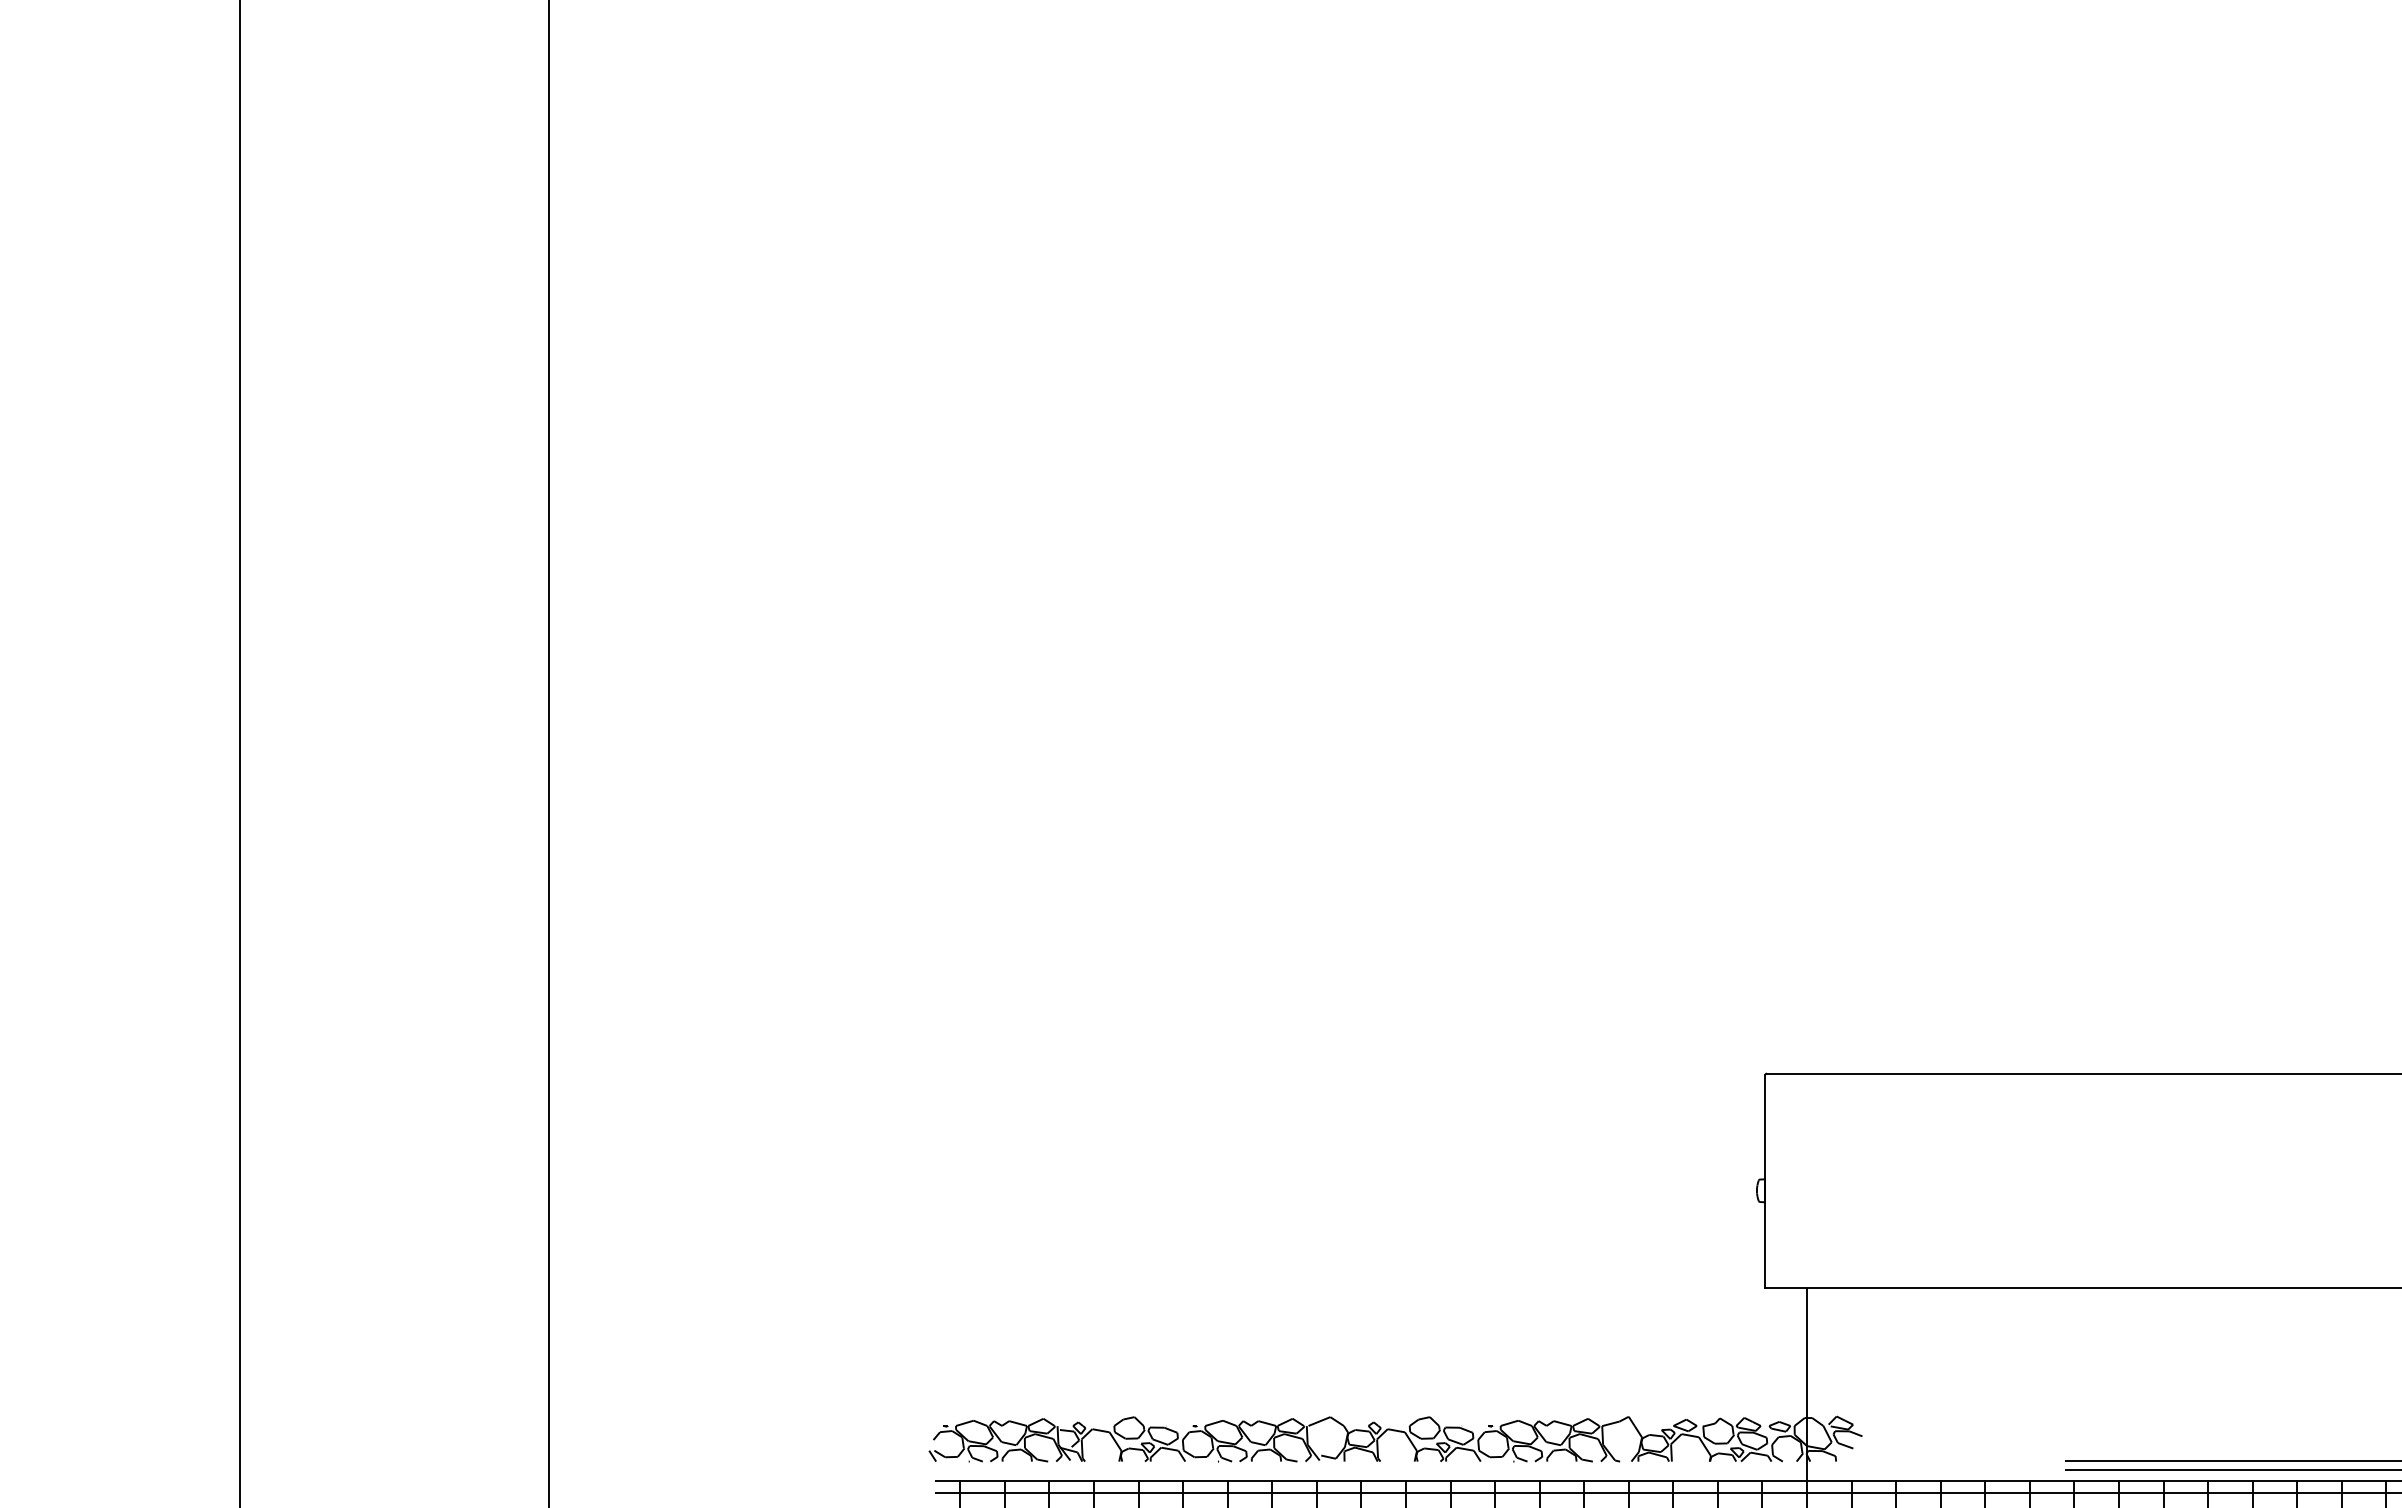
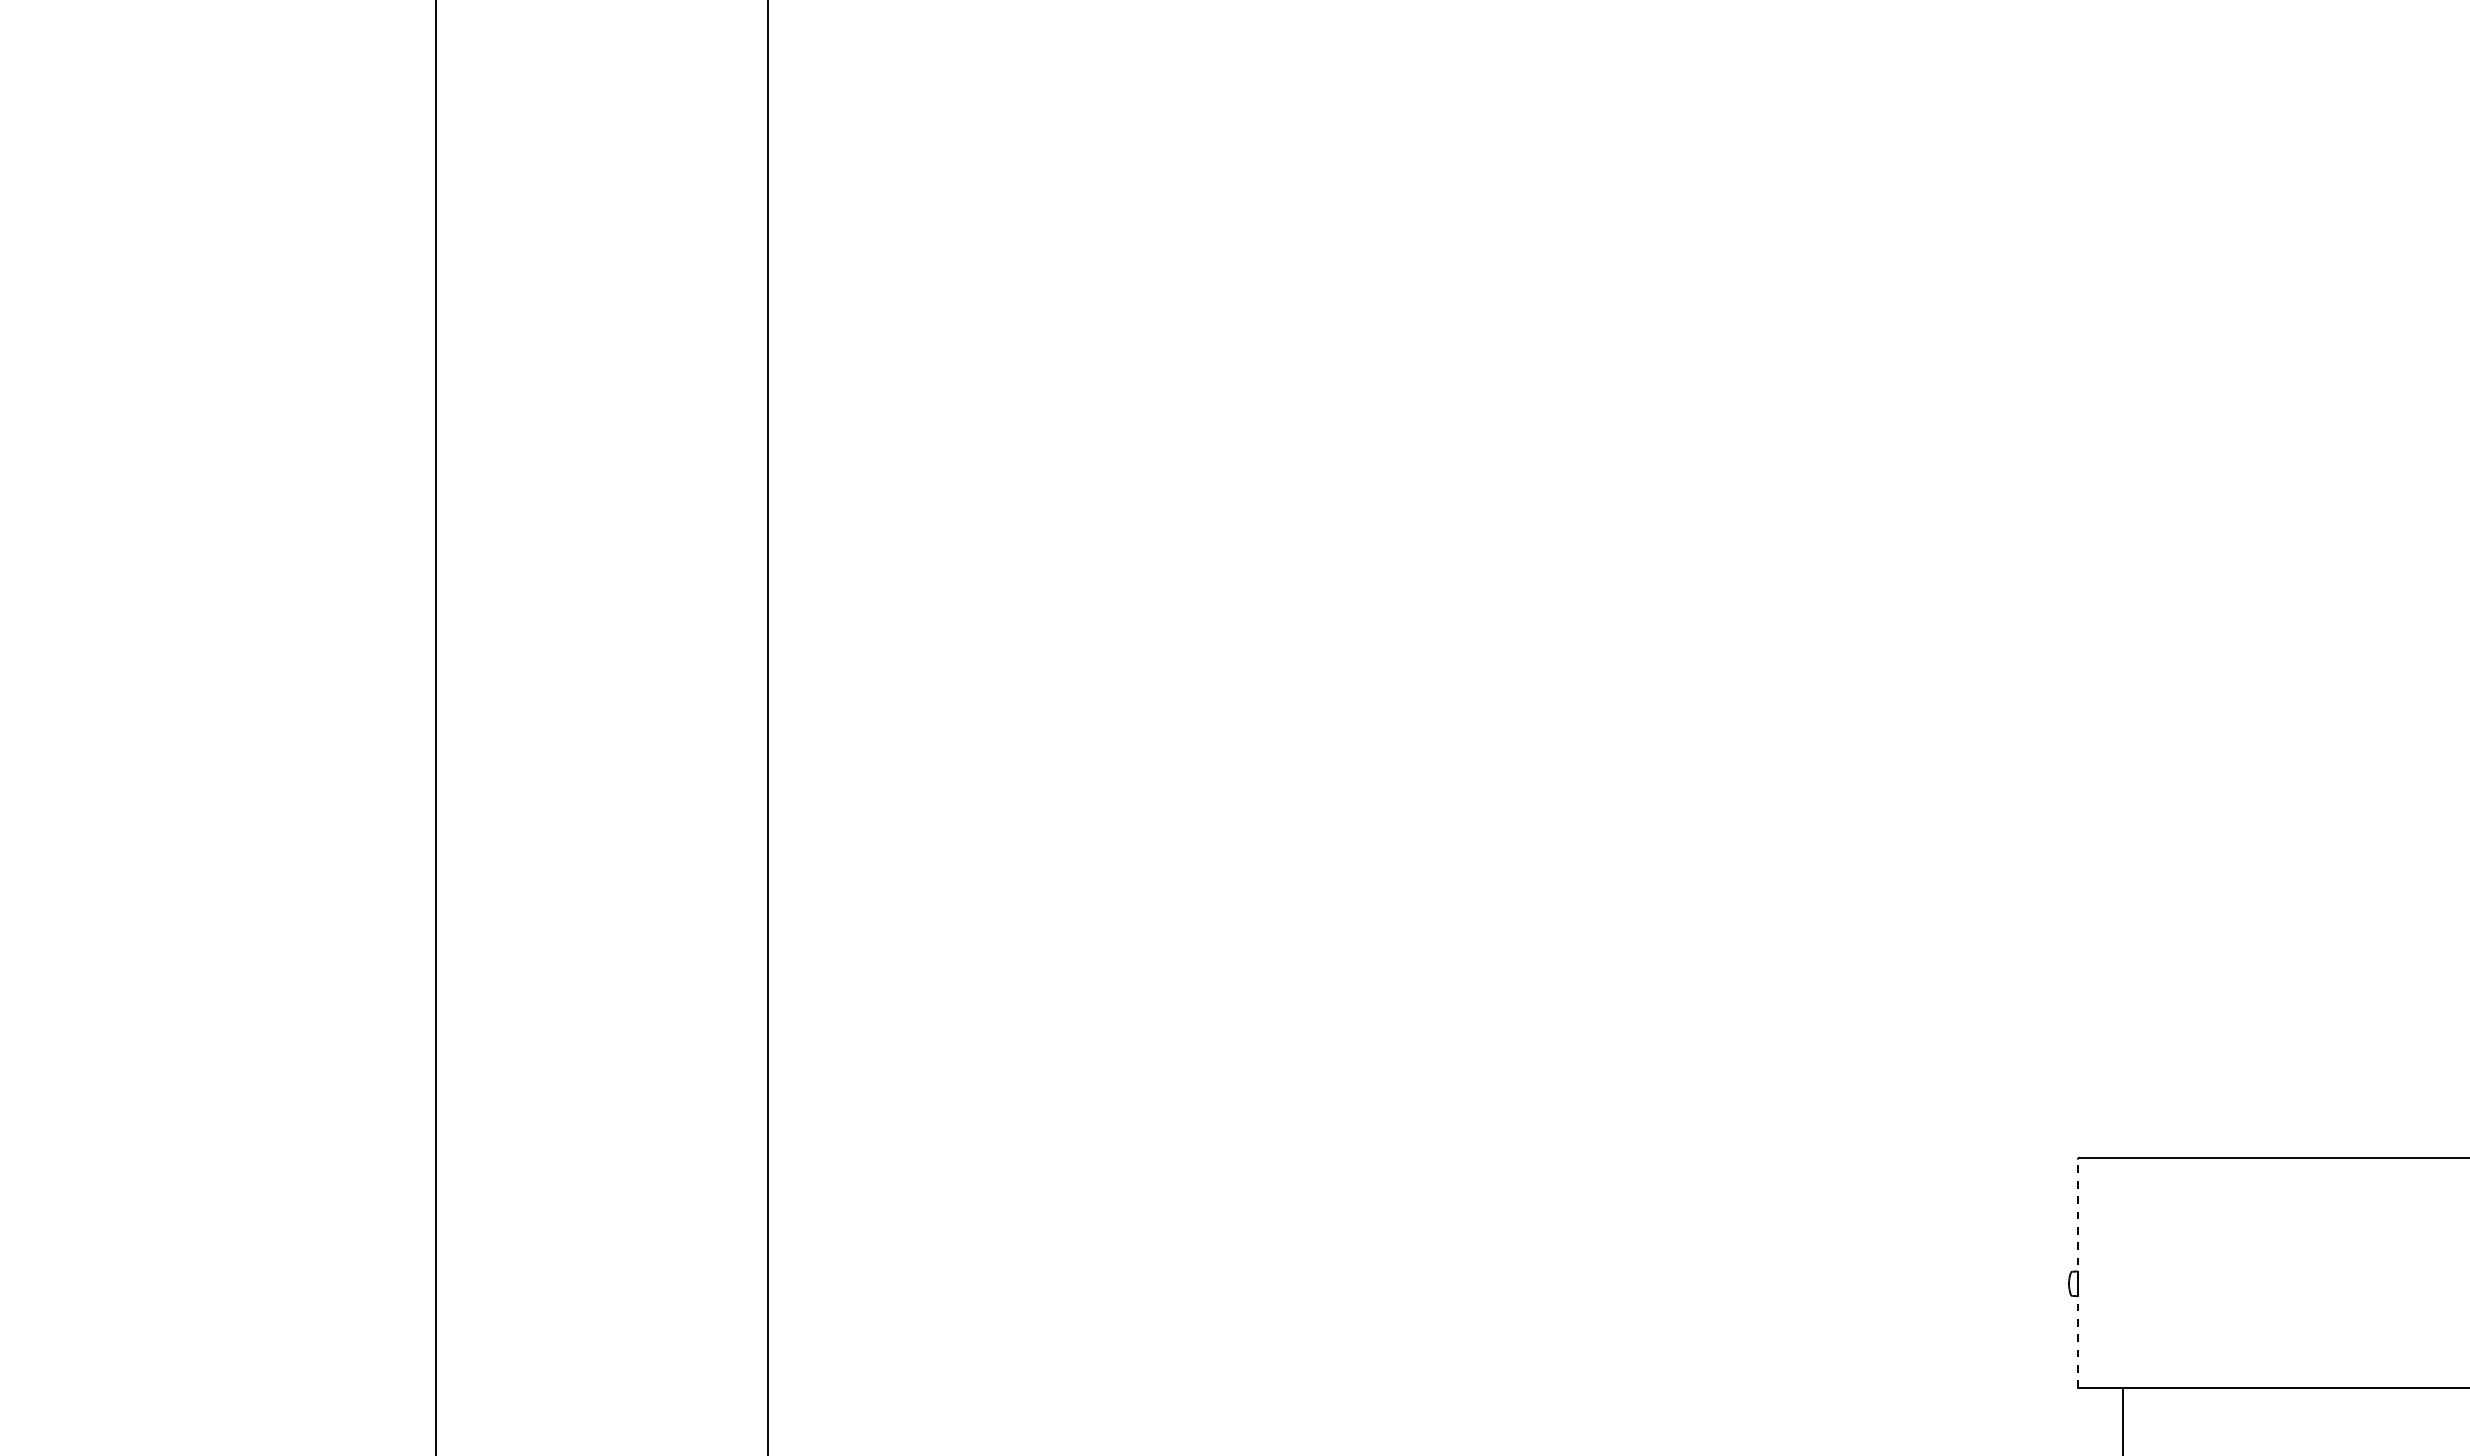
line: (1765, 1181) -> (2078, 1273), solid -> dashed

